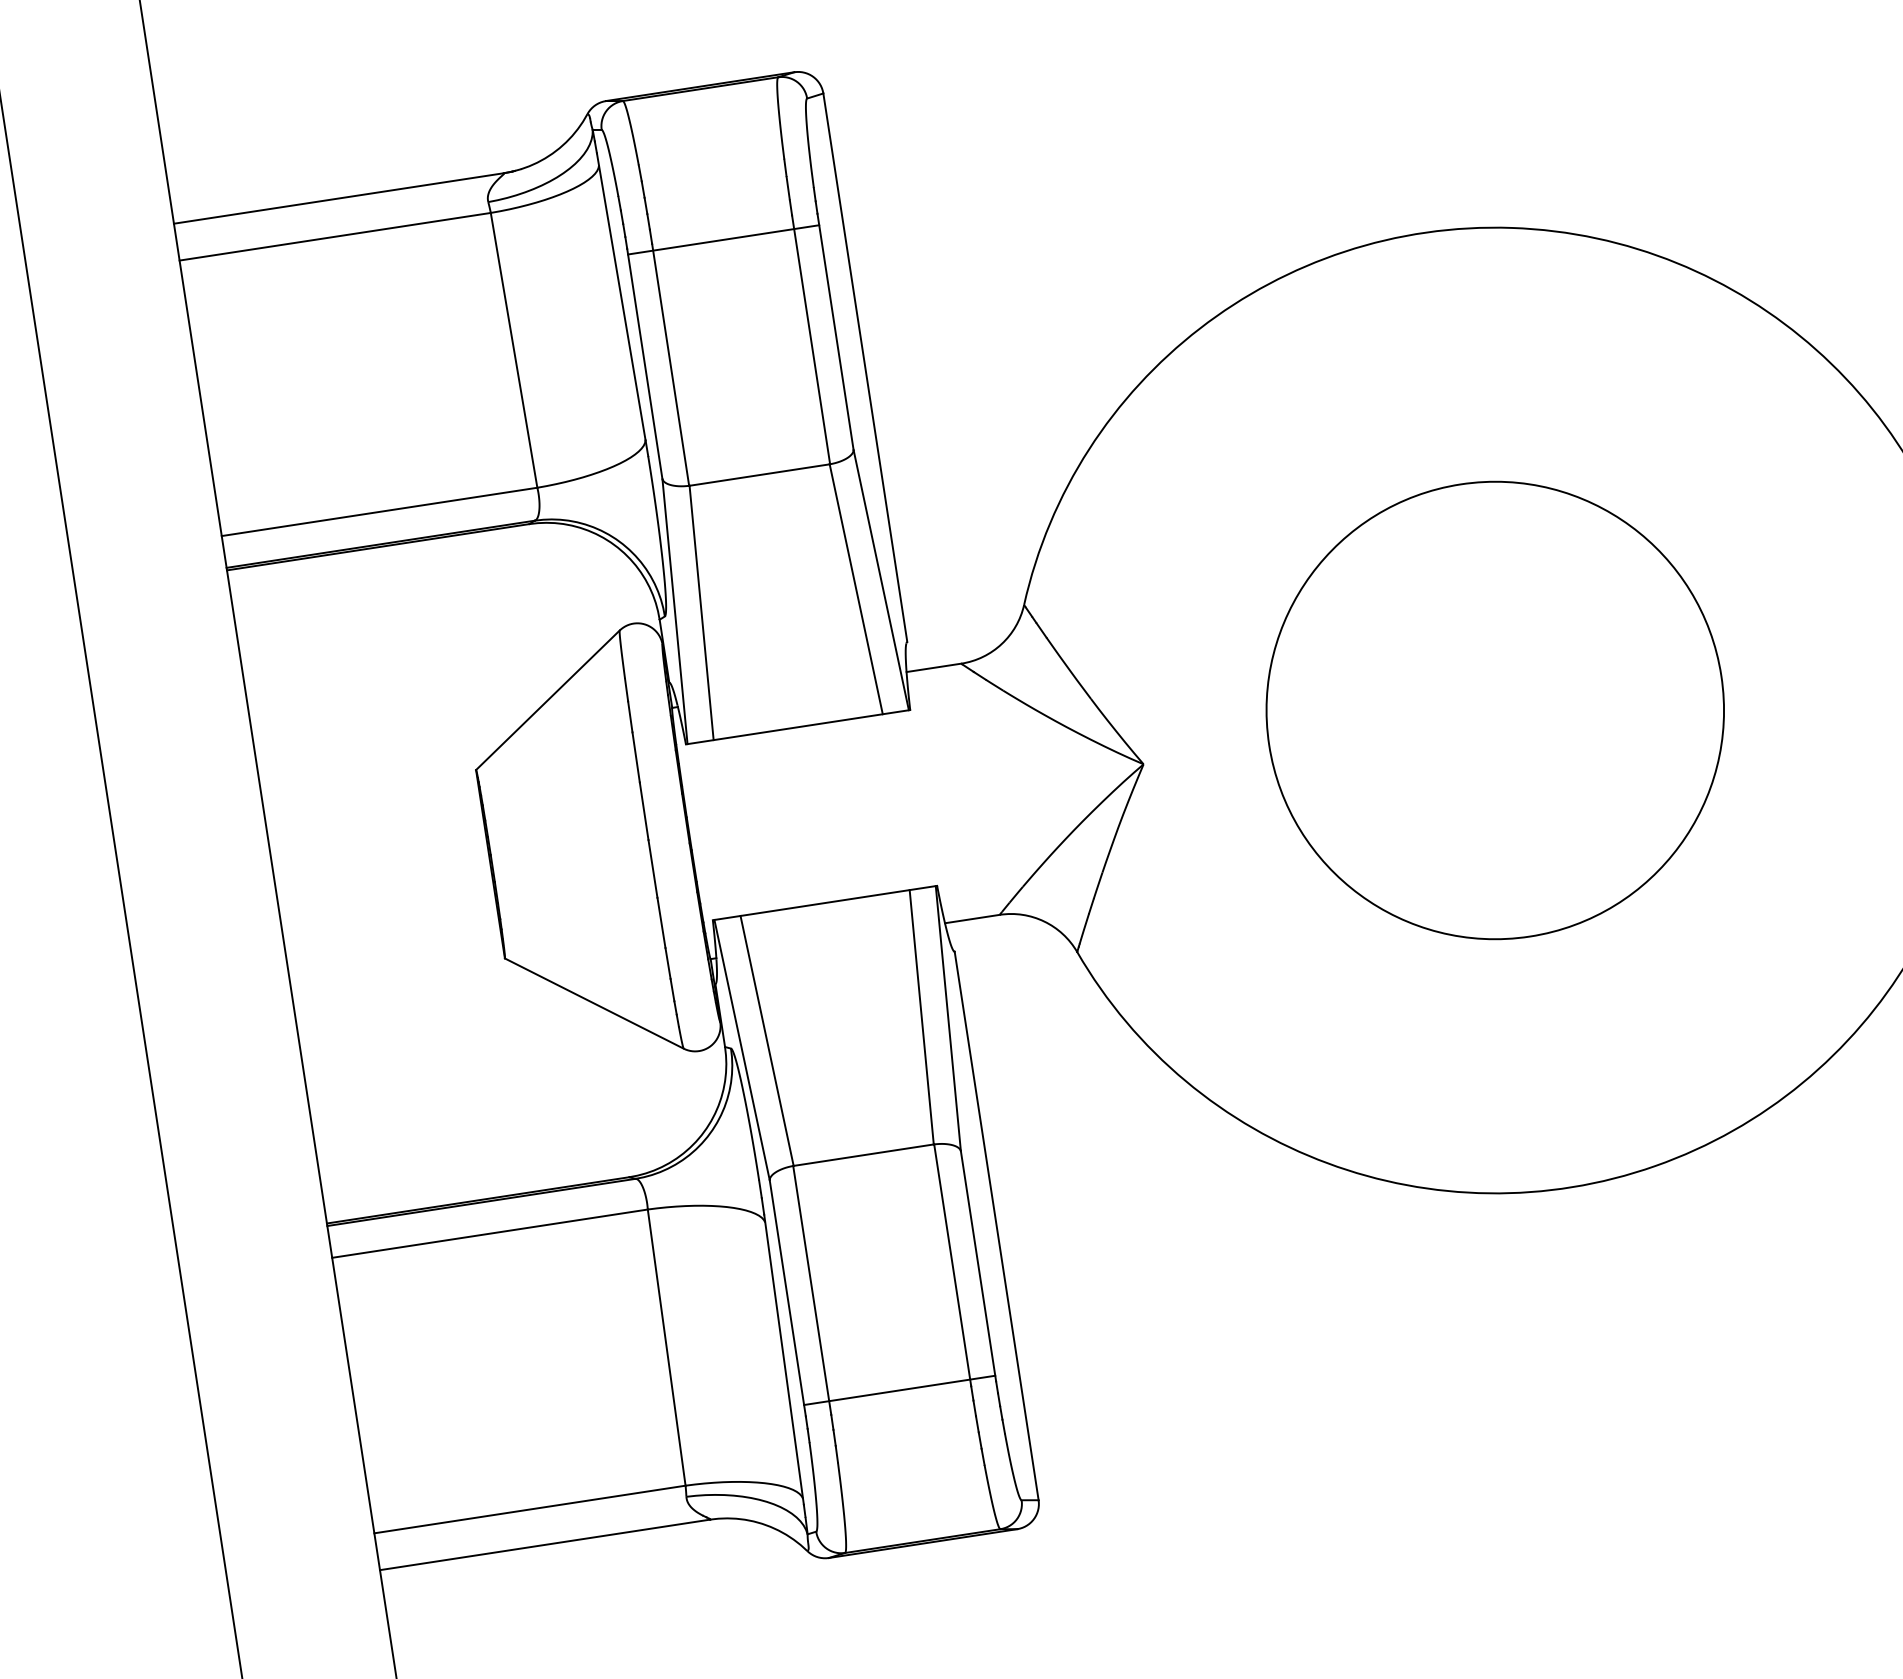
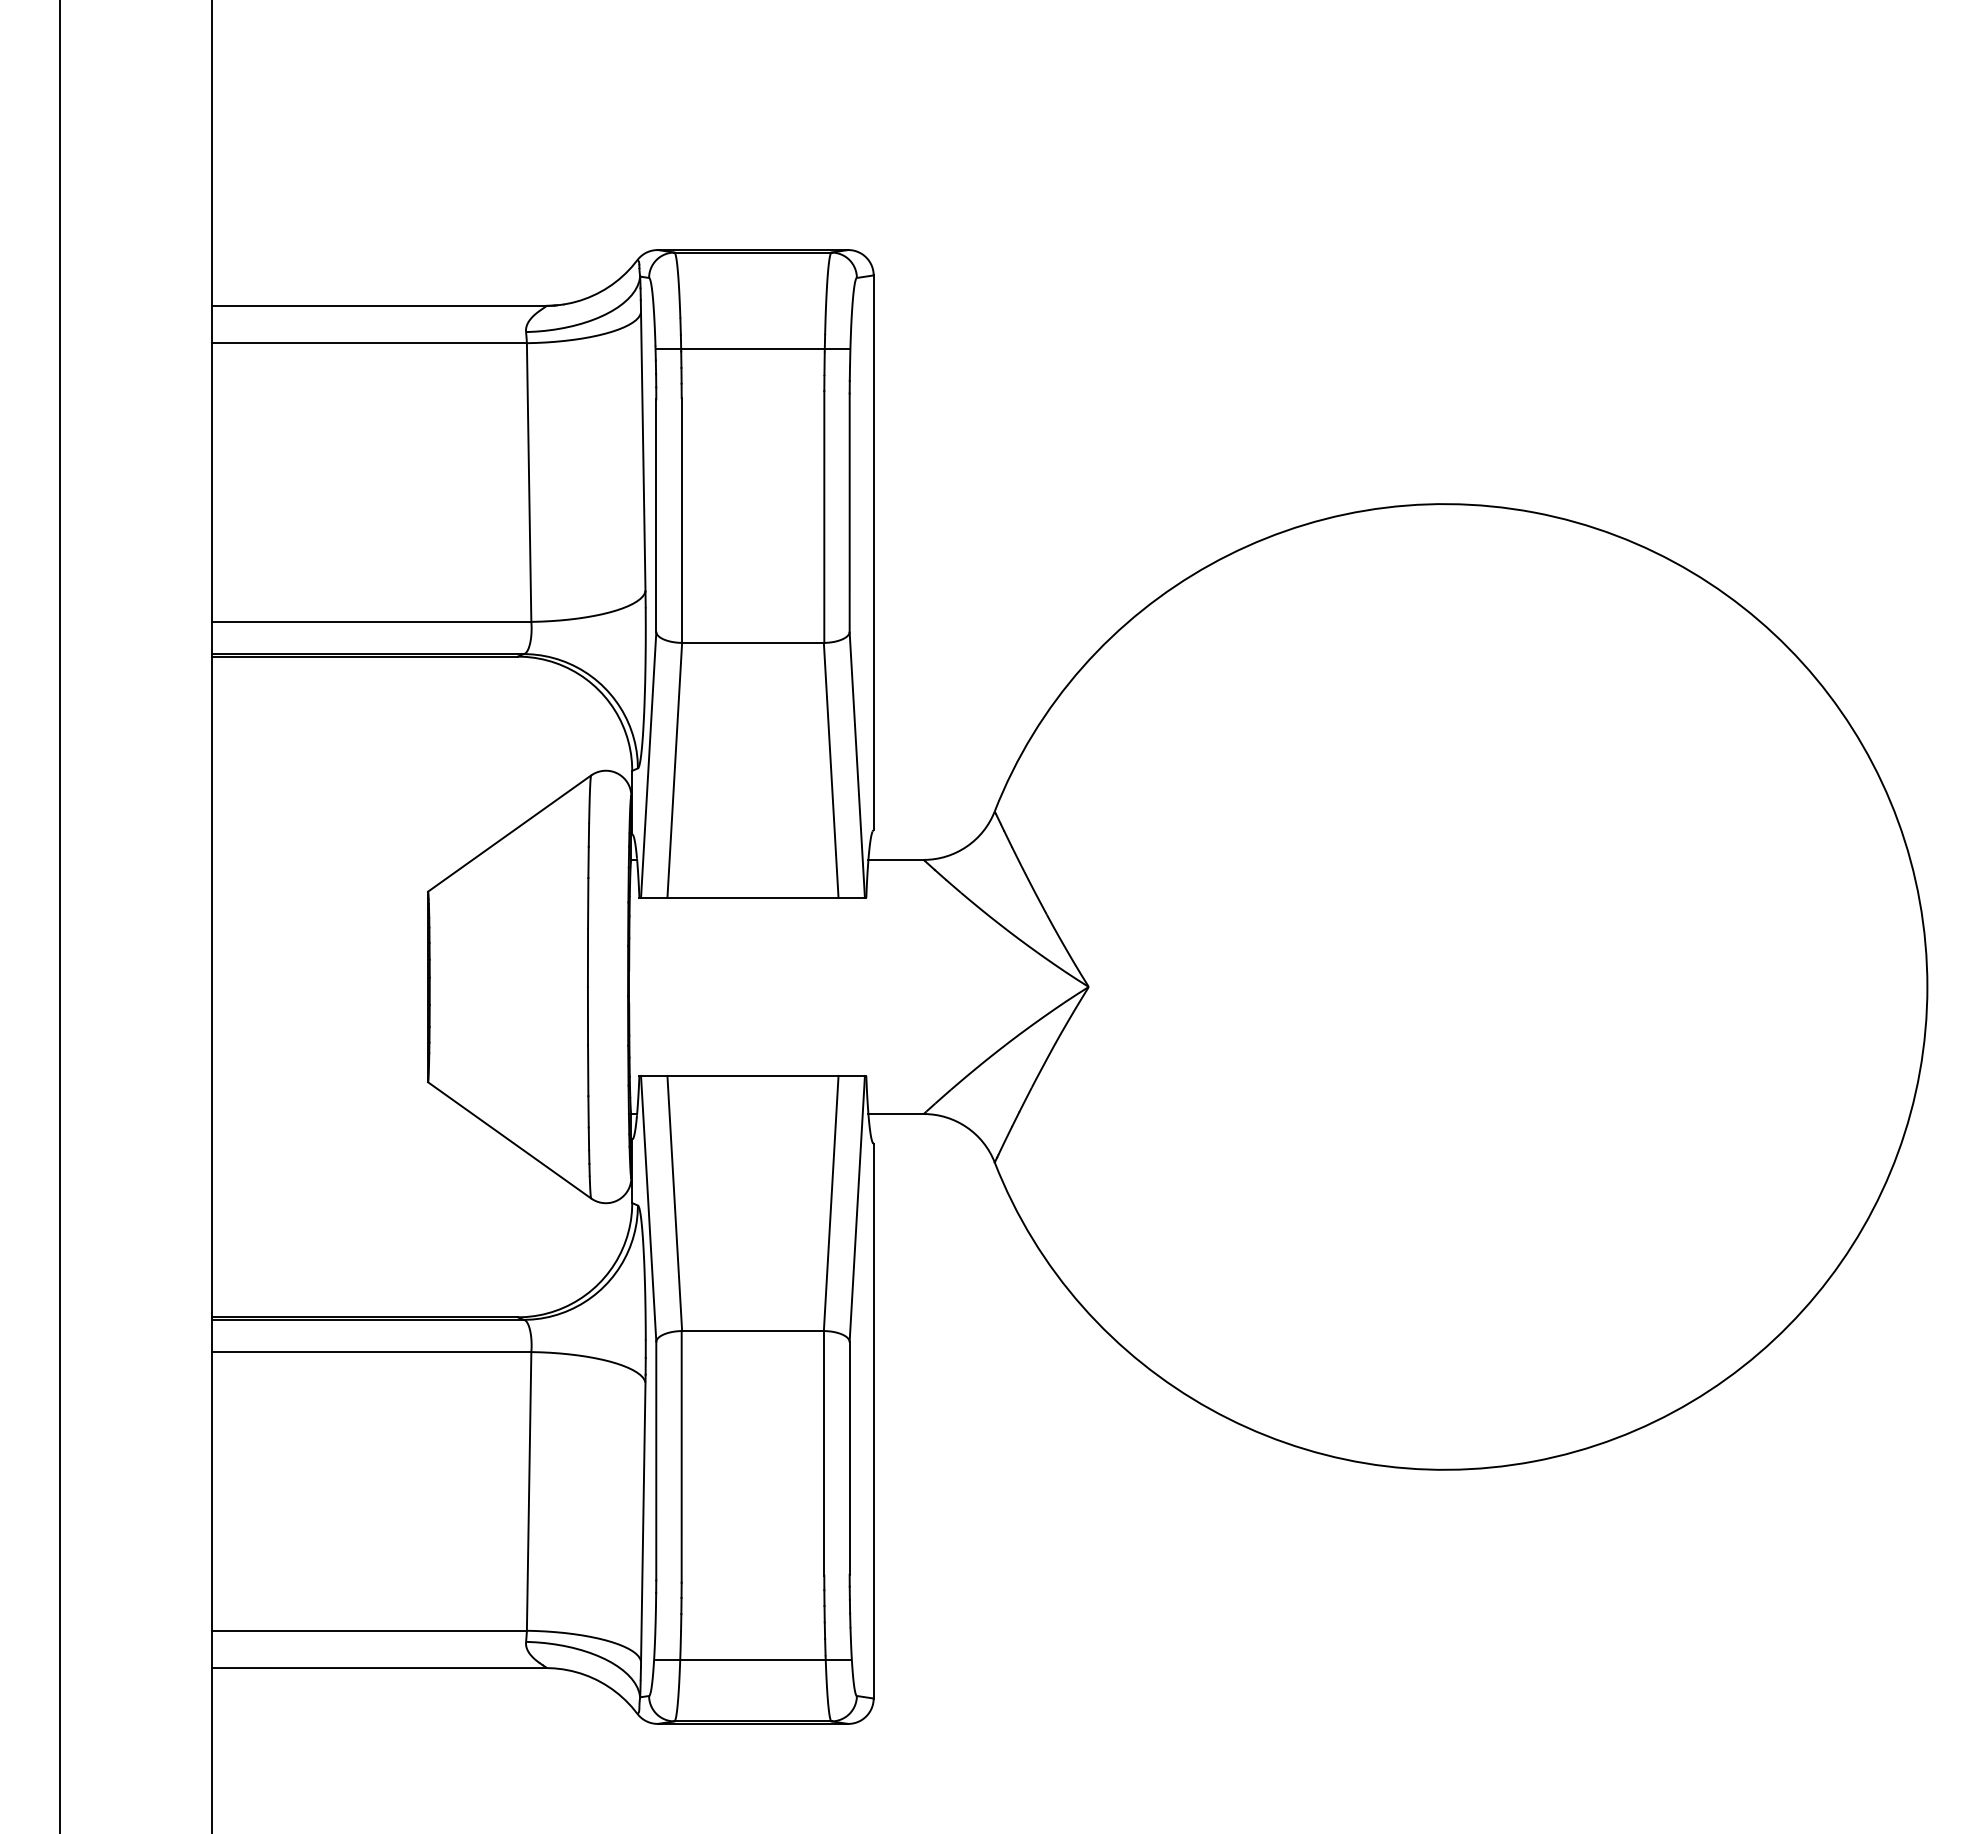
line: (723, 240) -> (752, 349), moved
circle: (1495, 710) -> (1444, 986), removed
line: (899, 1390) -> (752, 1659), moved

